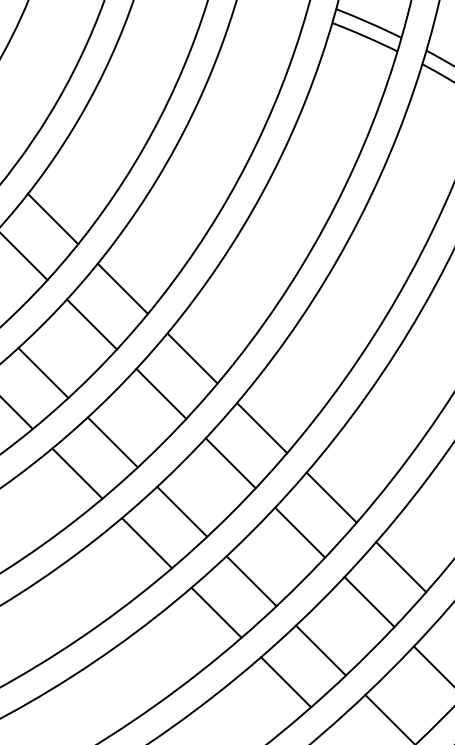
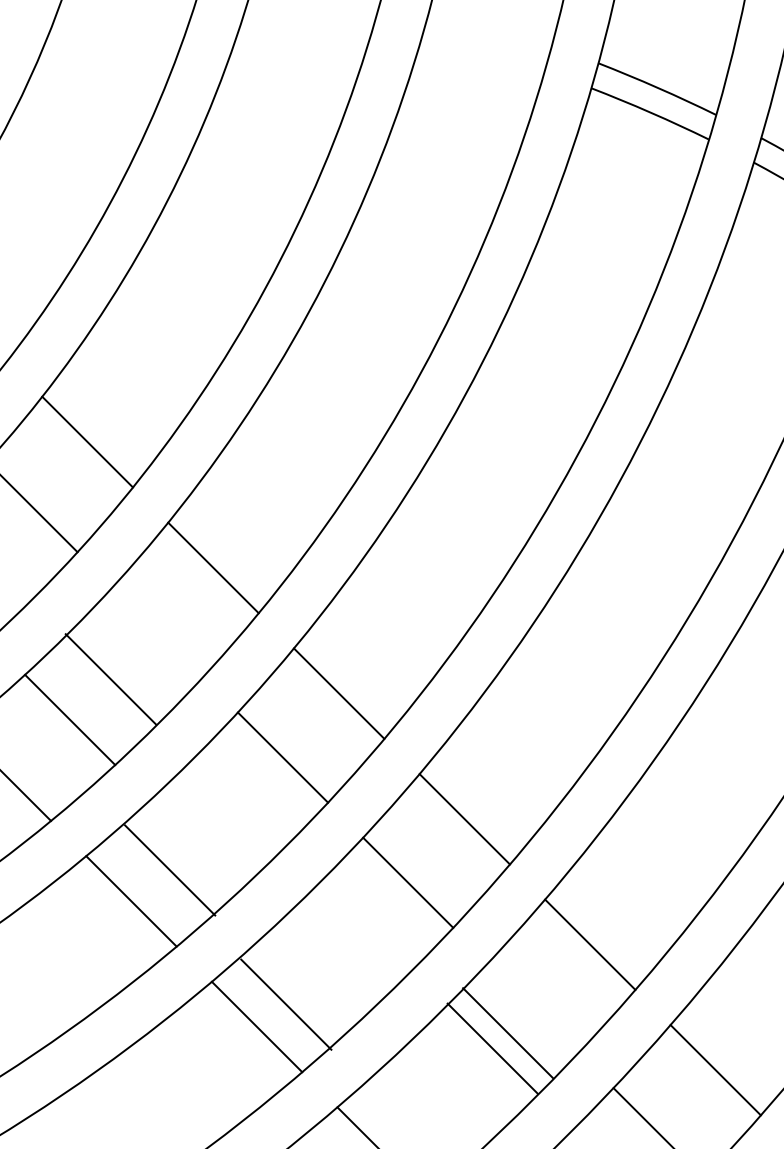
line: (91, 324) -> (109, 679), moved
line: (112, 442) -> (169, 870), moved
line: (182, 511) -> (286, 1004), moved
line: (300, 532) -> (508, 1032), moved
line: (251, 581) -> (492, 1049), moved

